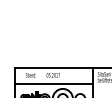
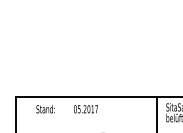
line: (53, 83) -> (86, 124), removed

